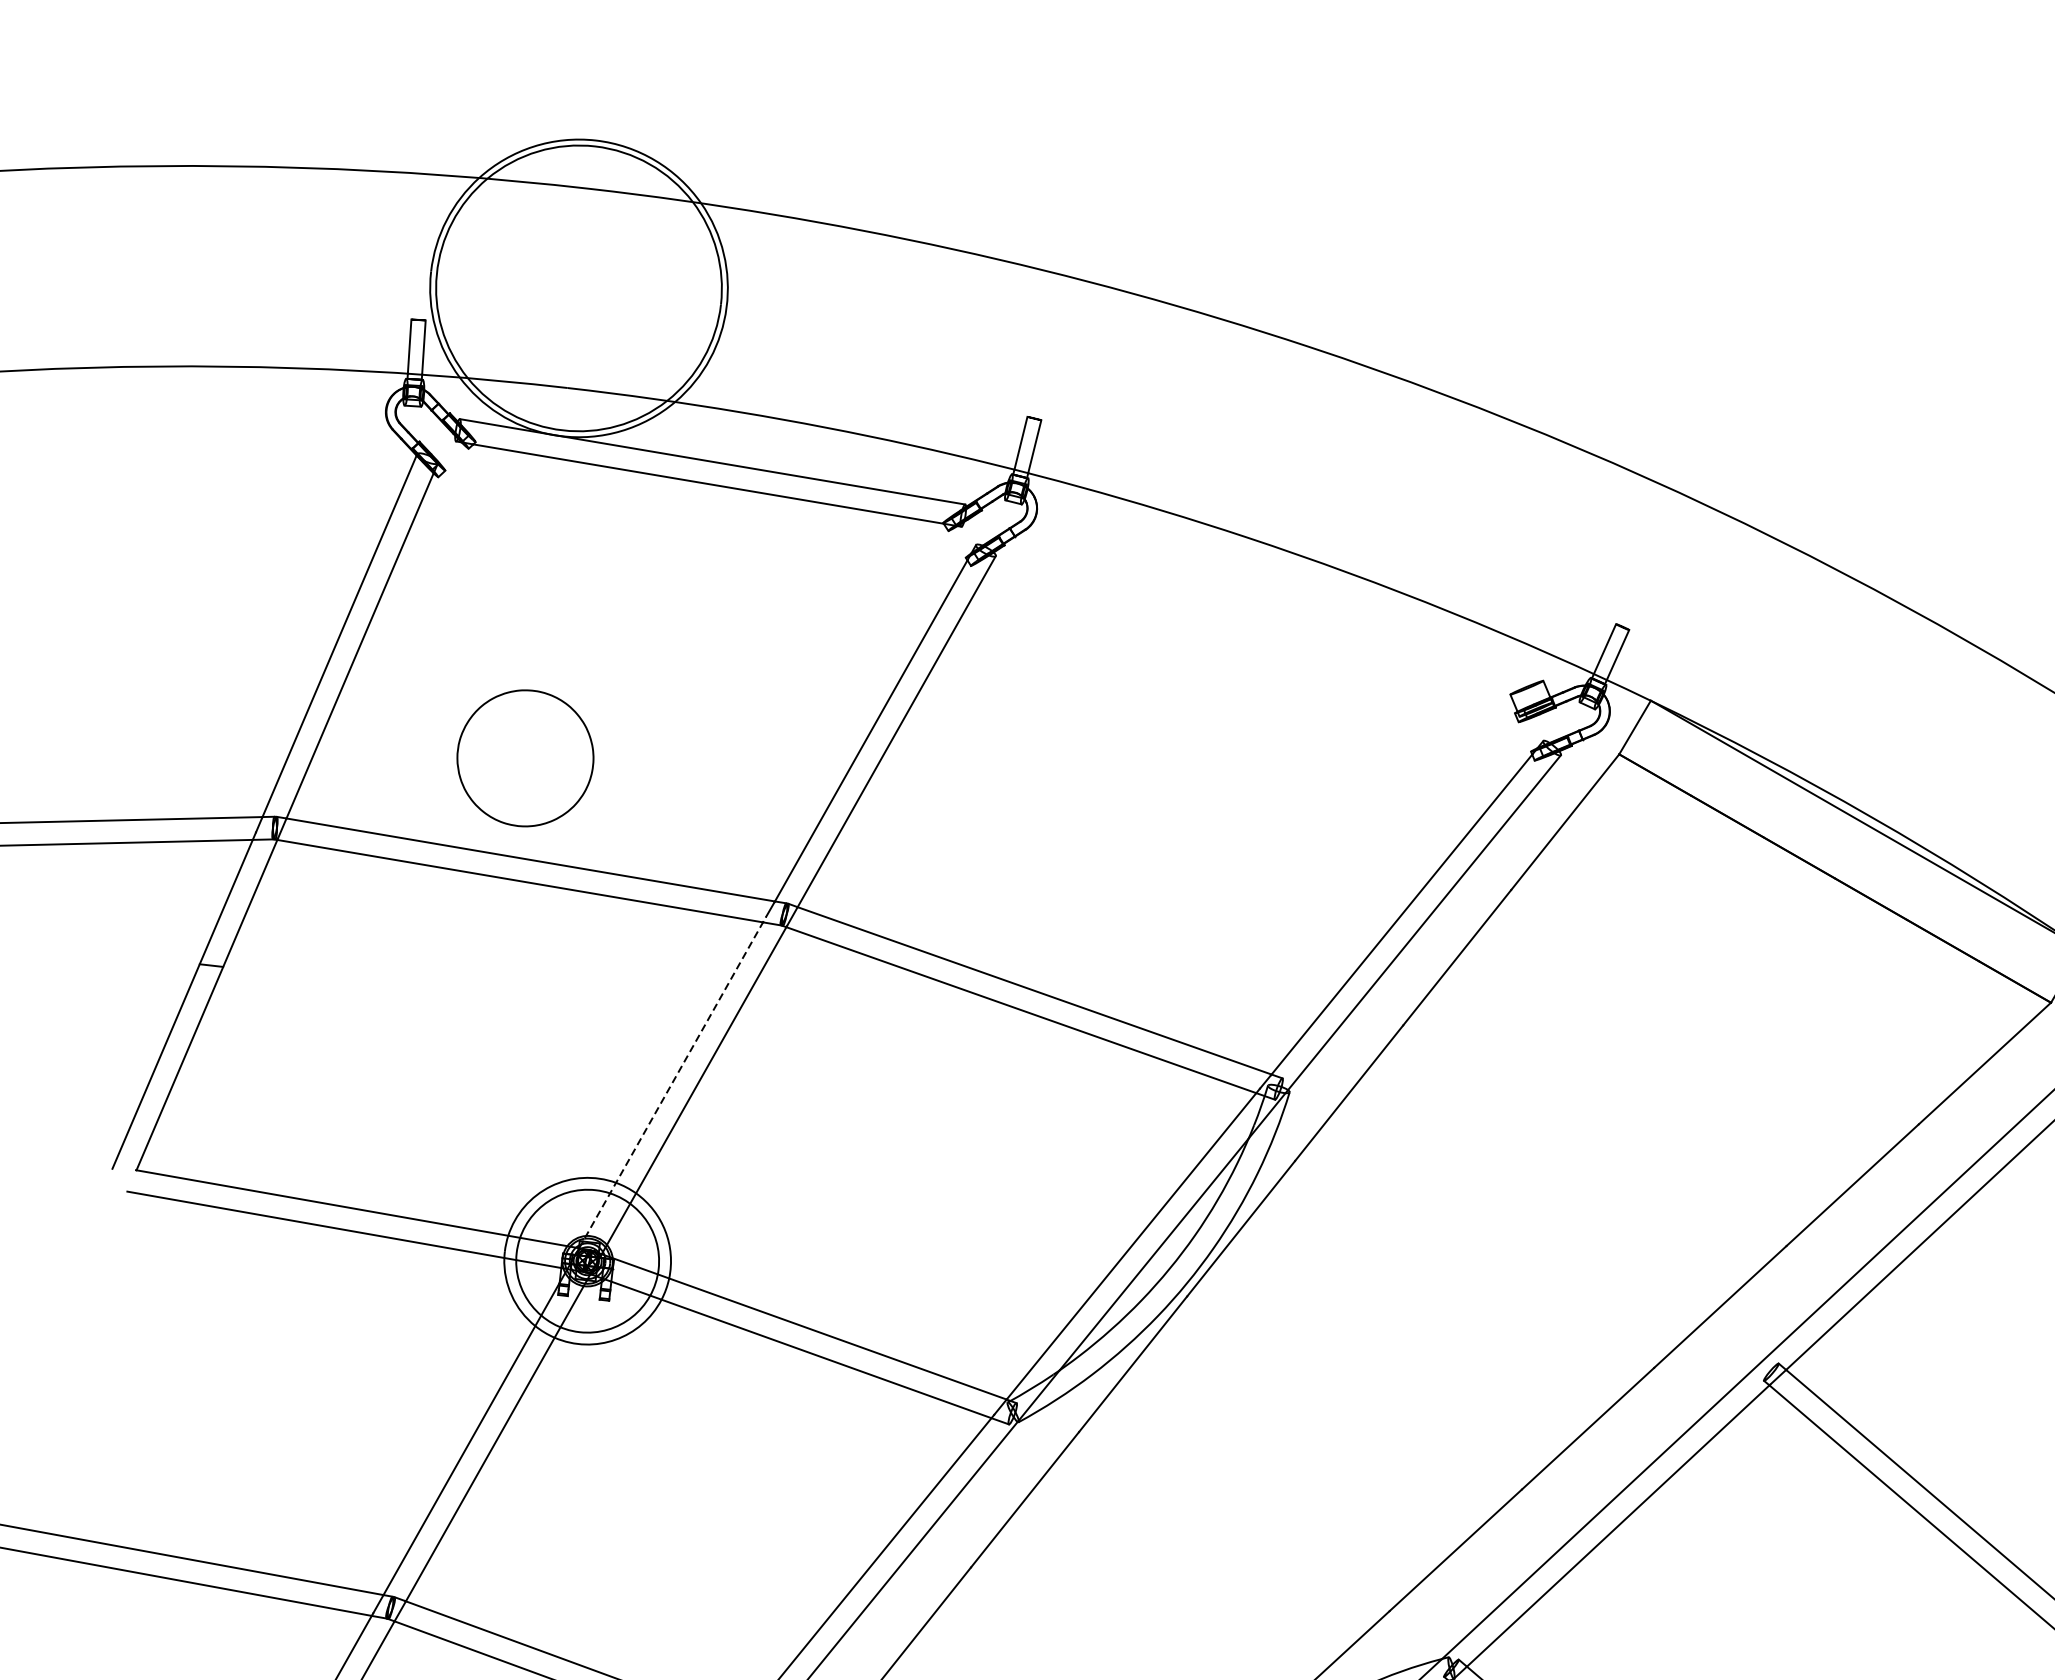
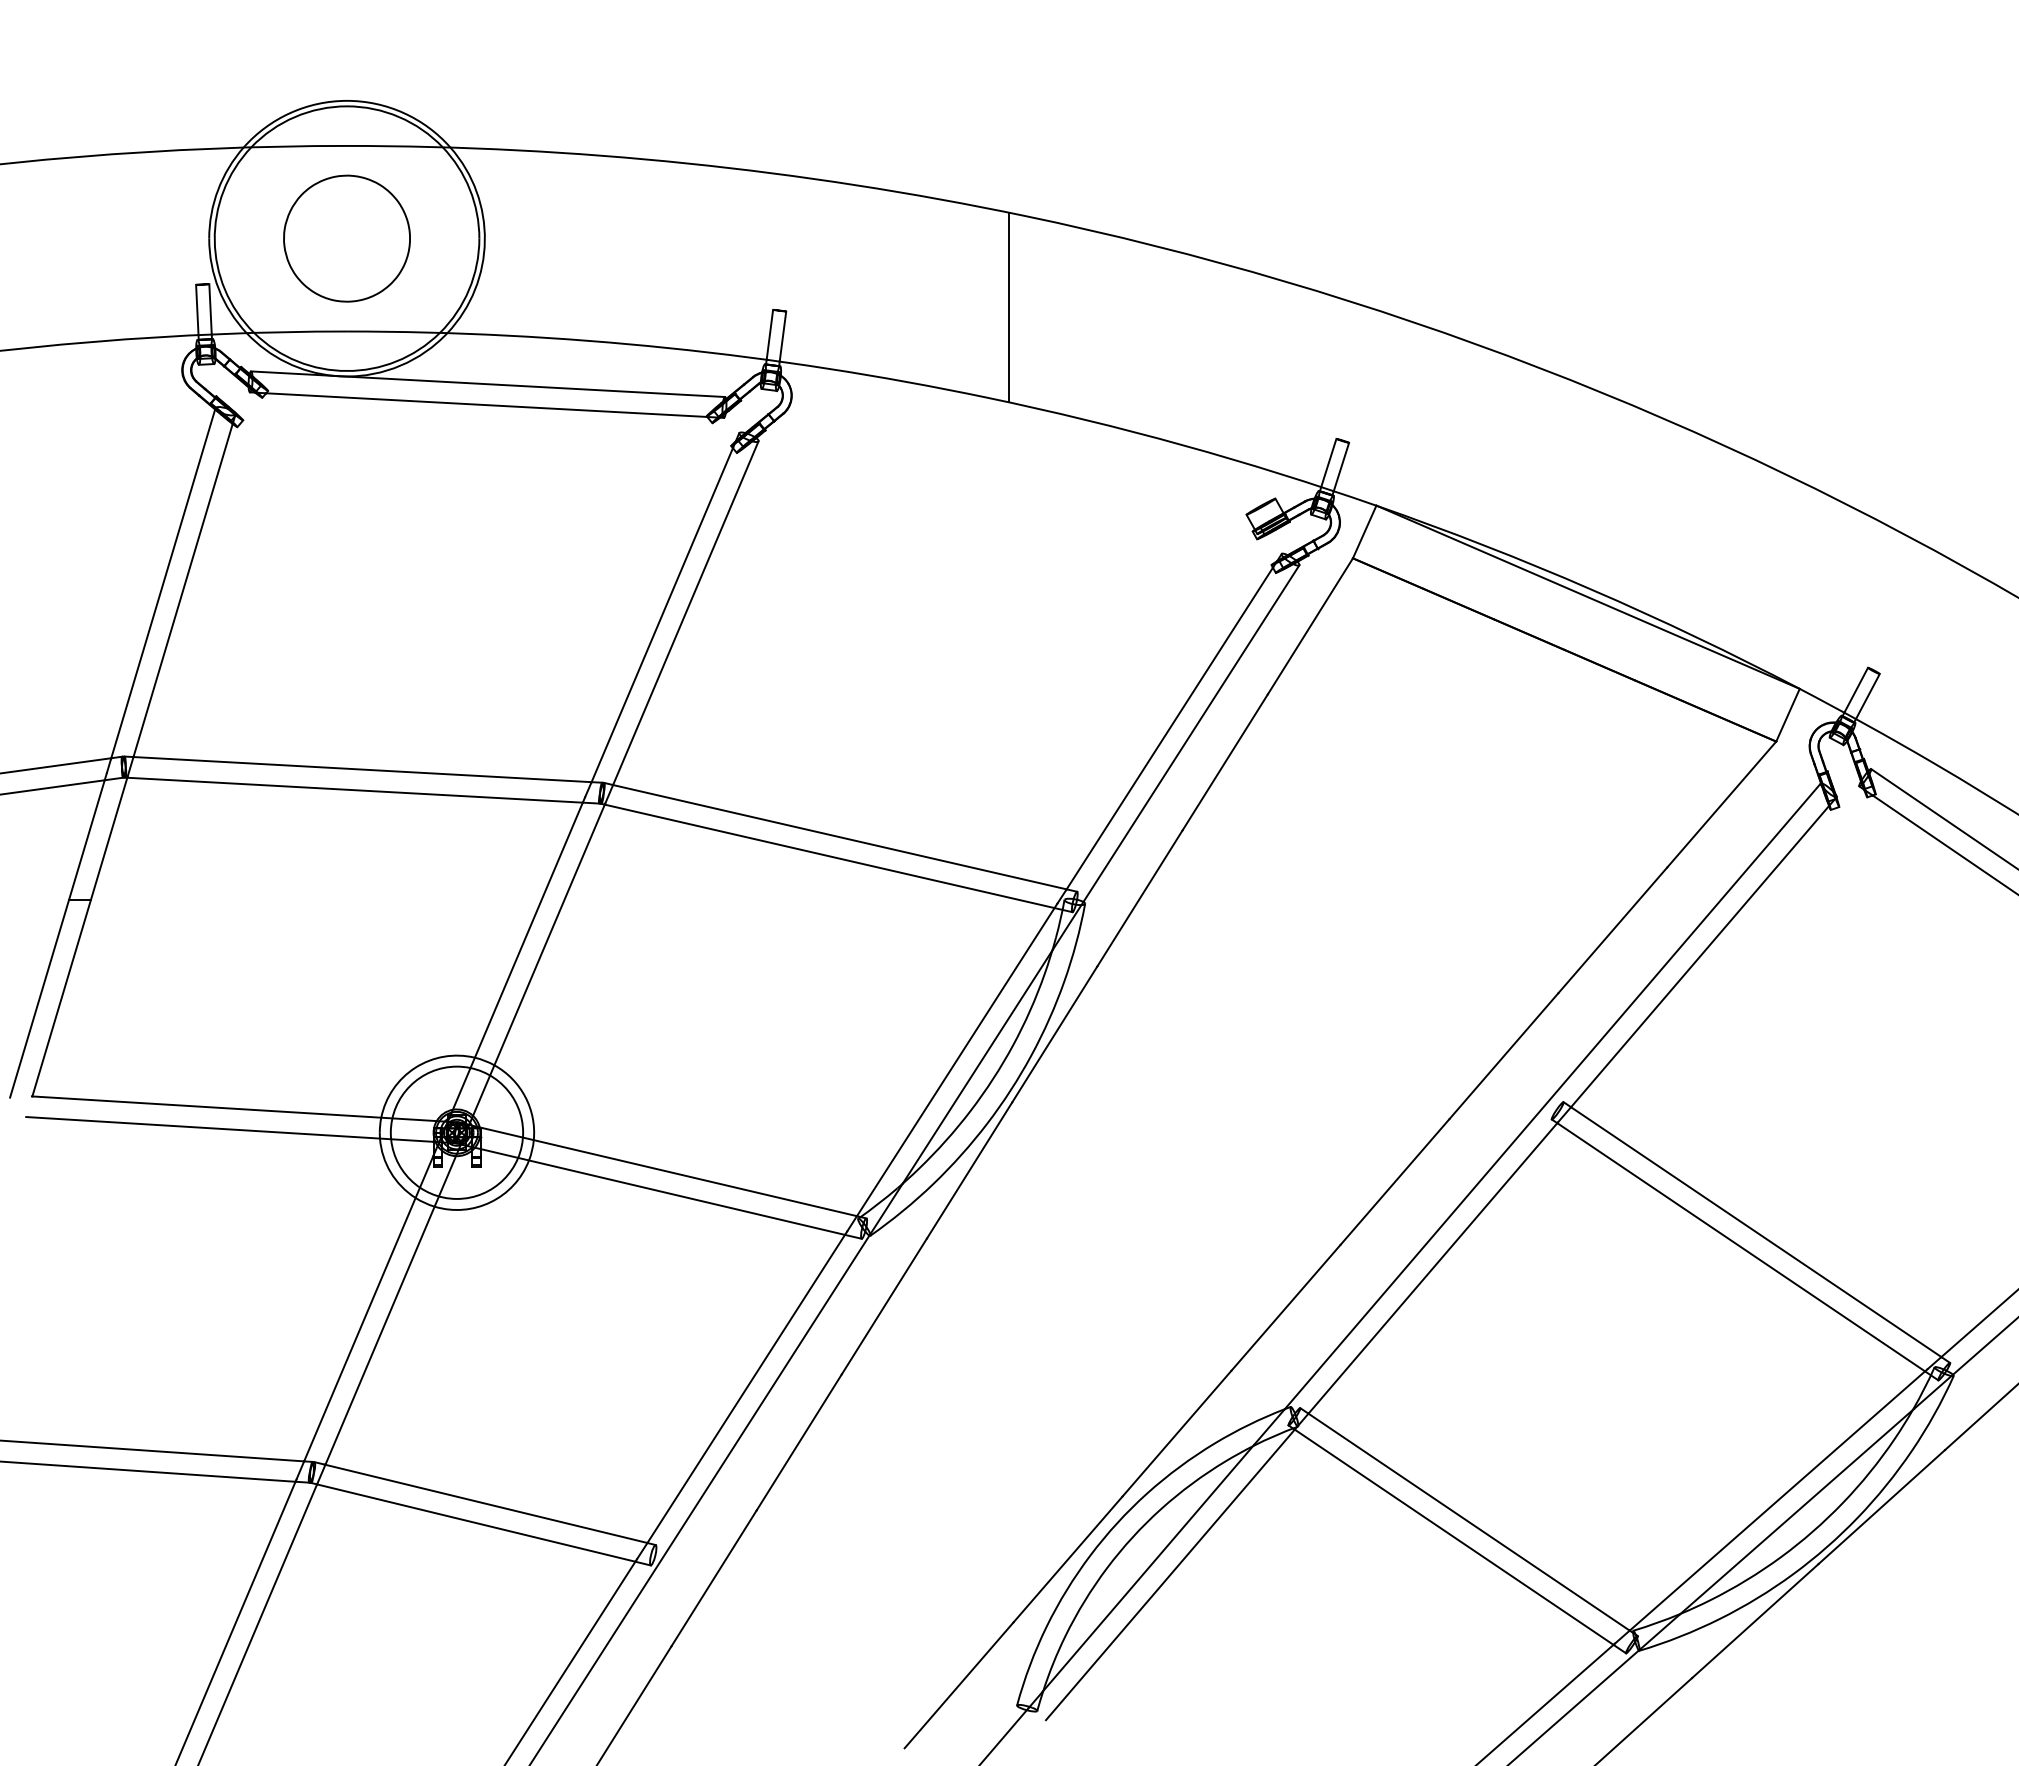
line: (1280, 443) -> (1008, 307), added
part: (524, 758) -> (346, 238), moved
line: (672, 1082) -> (516, 959), dashed -> solid

